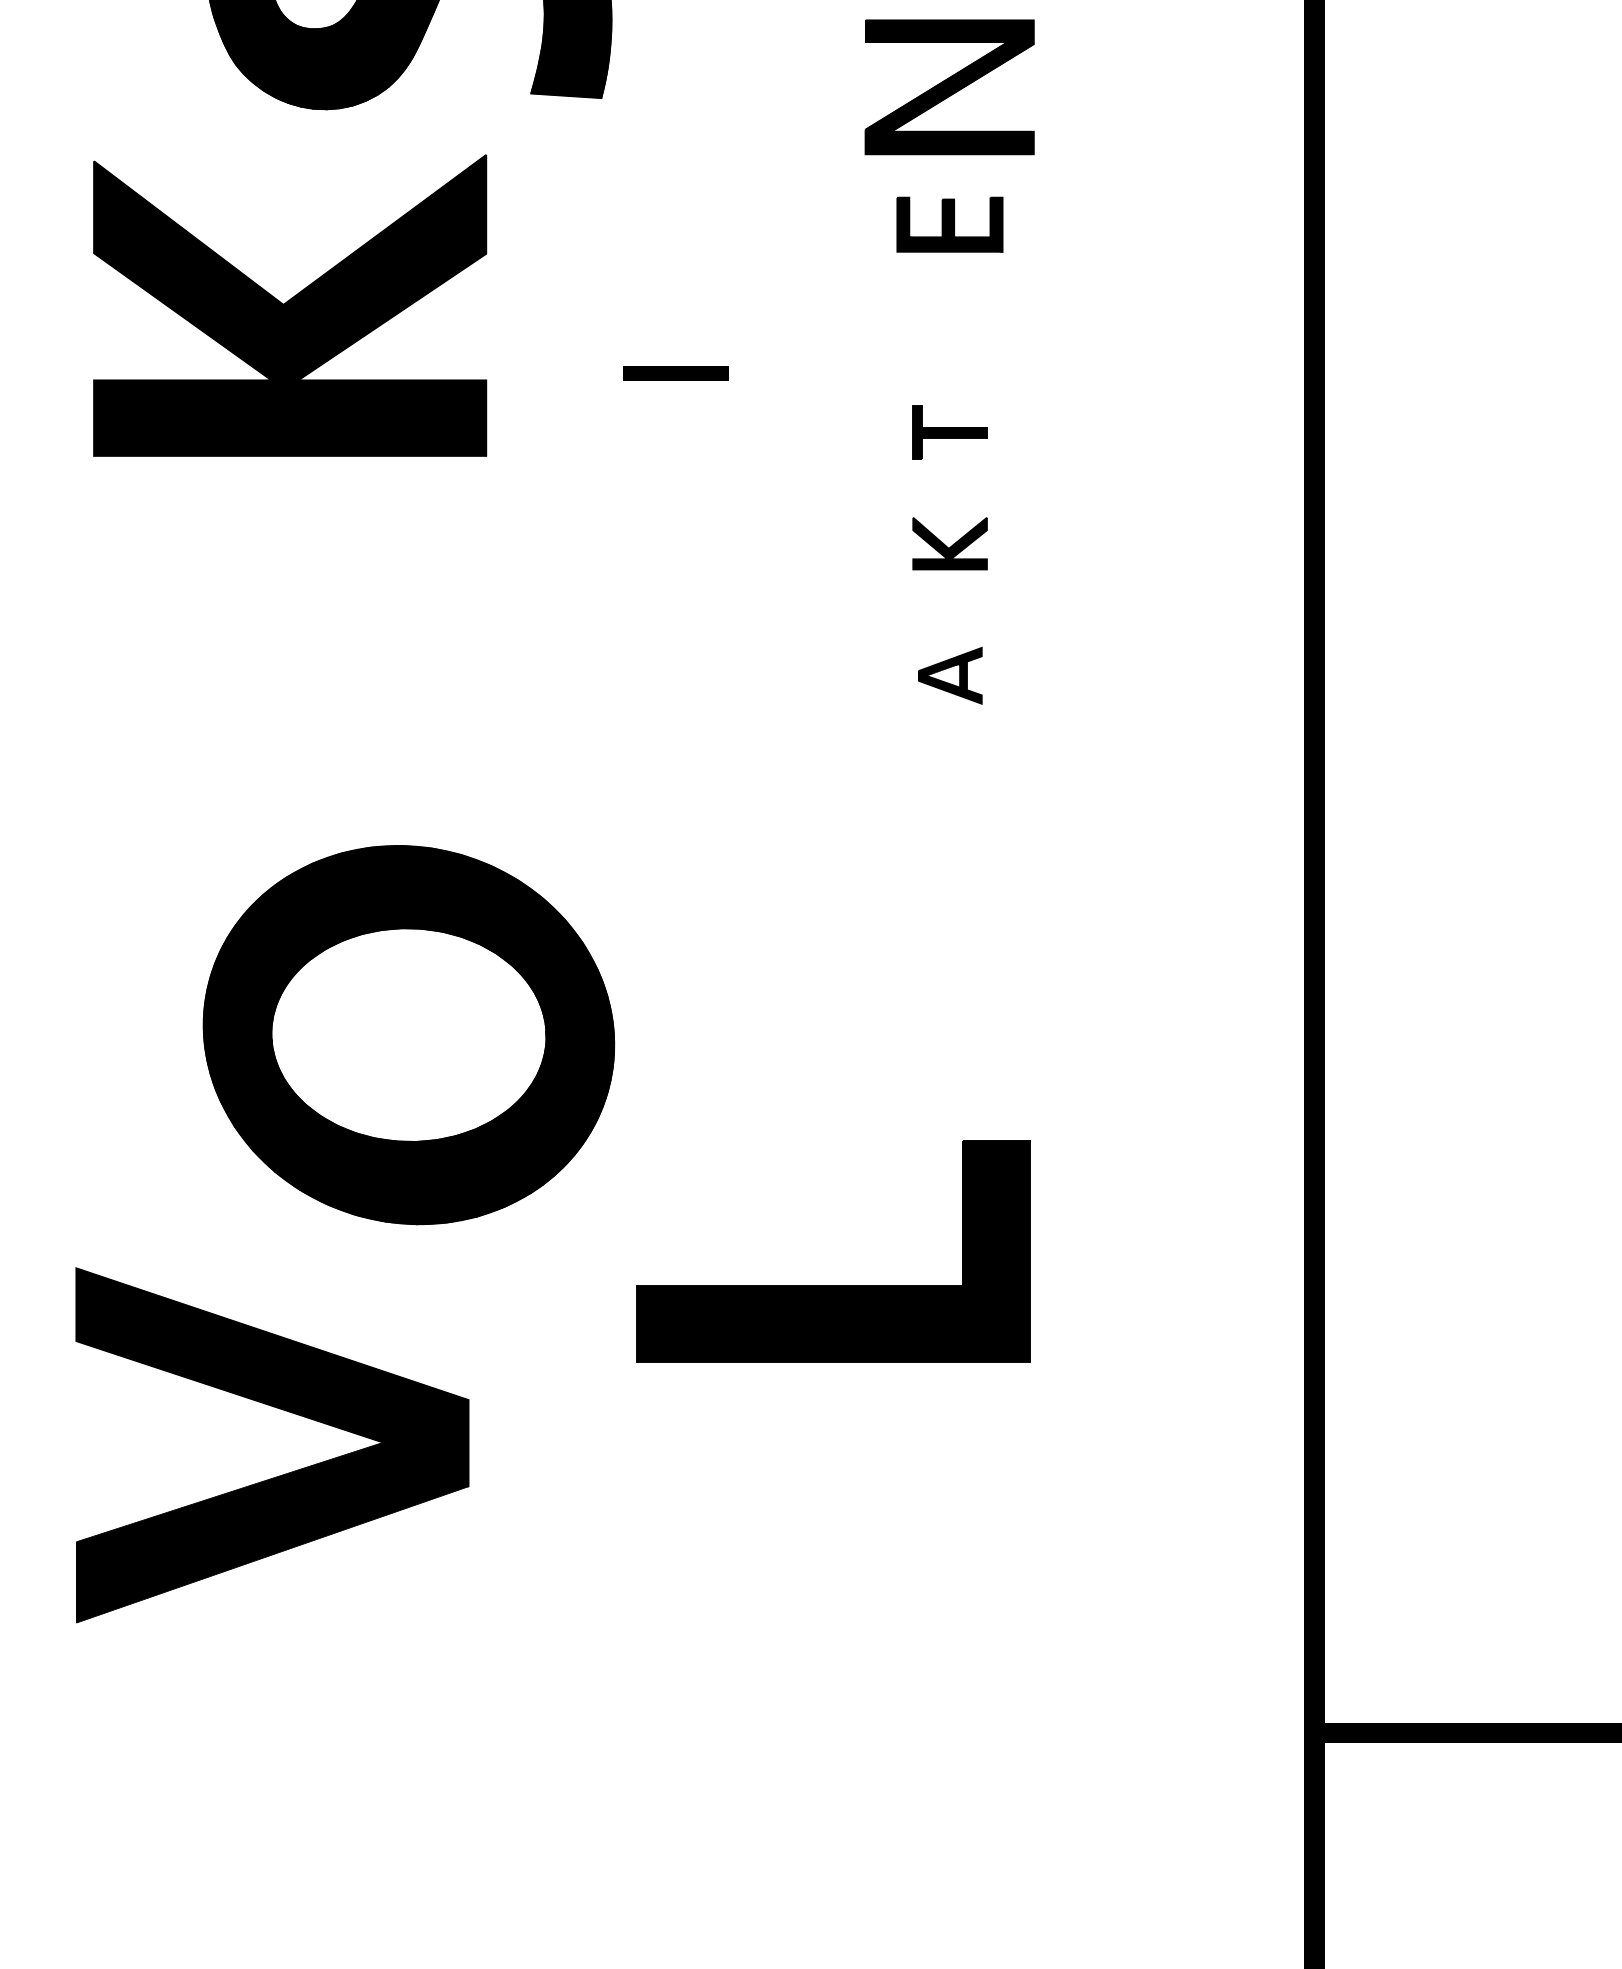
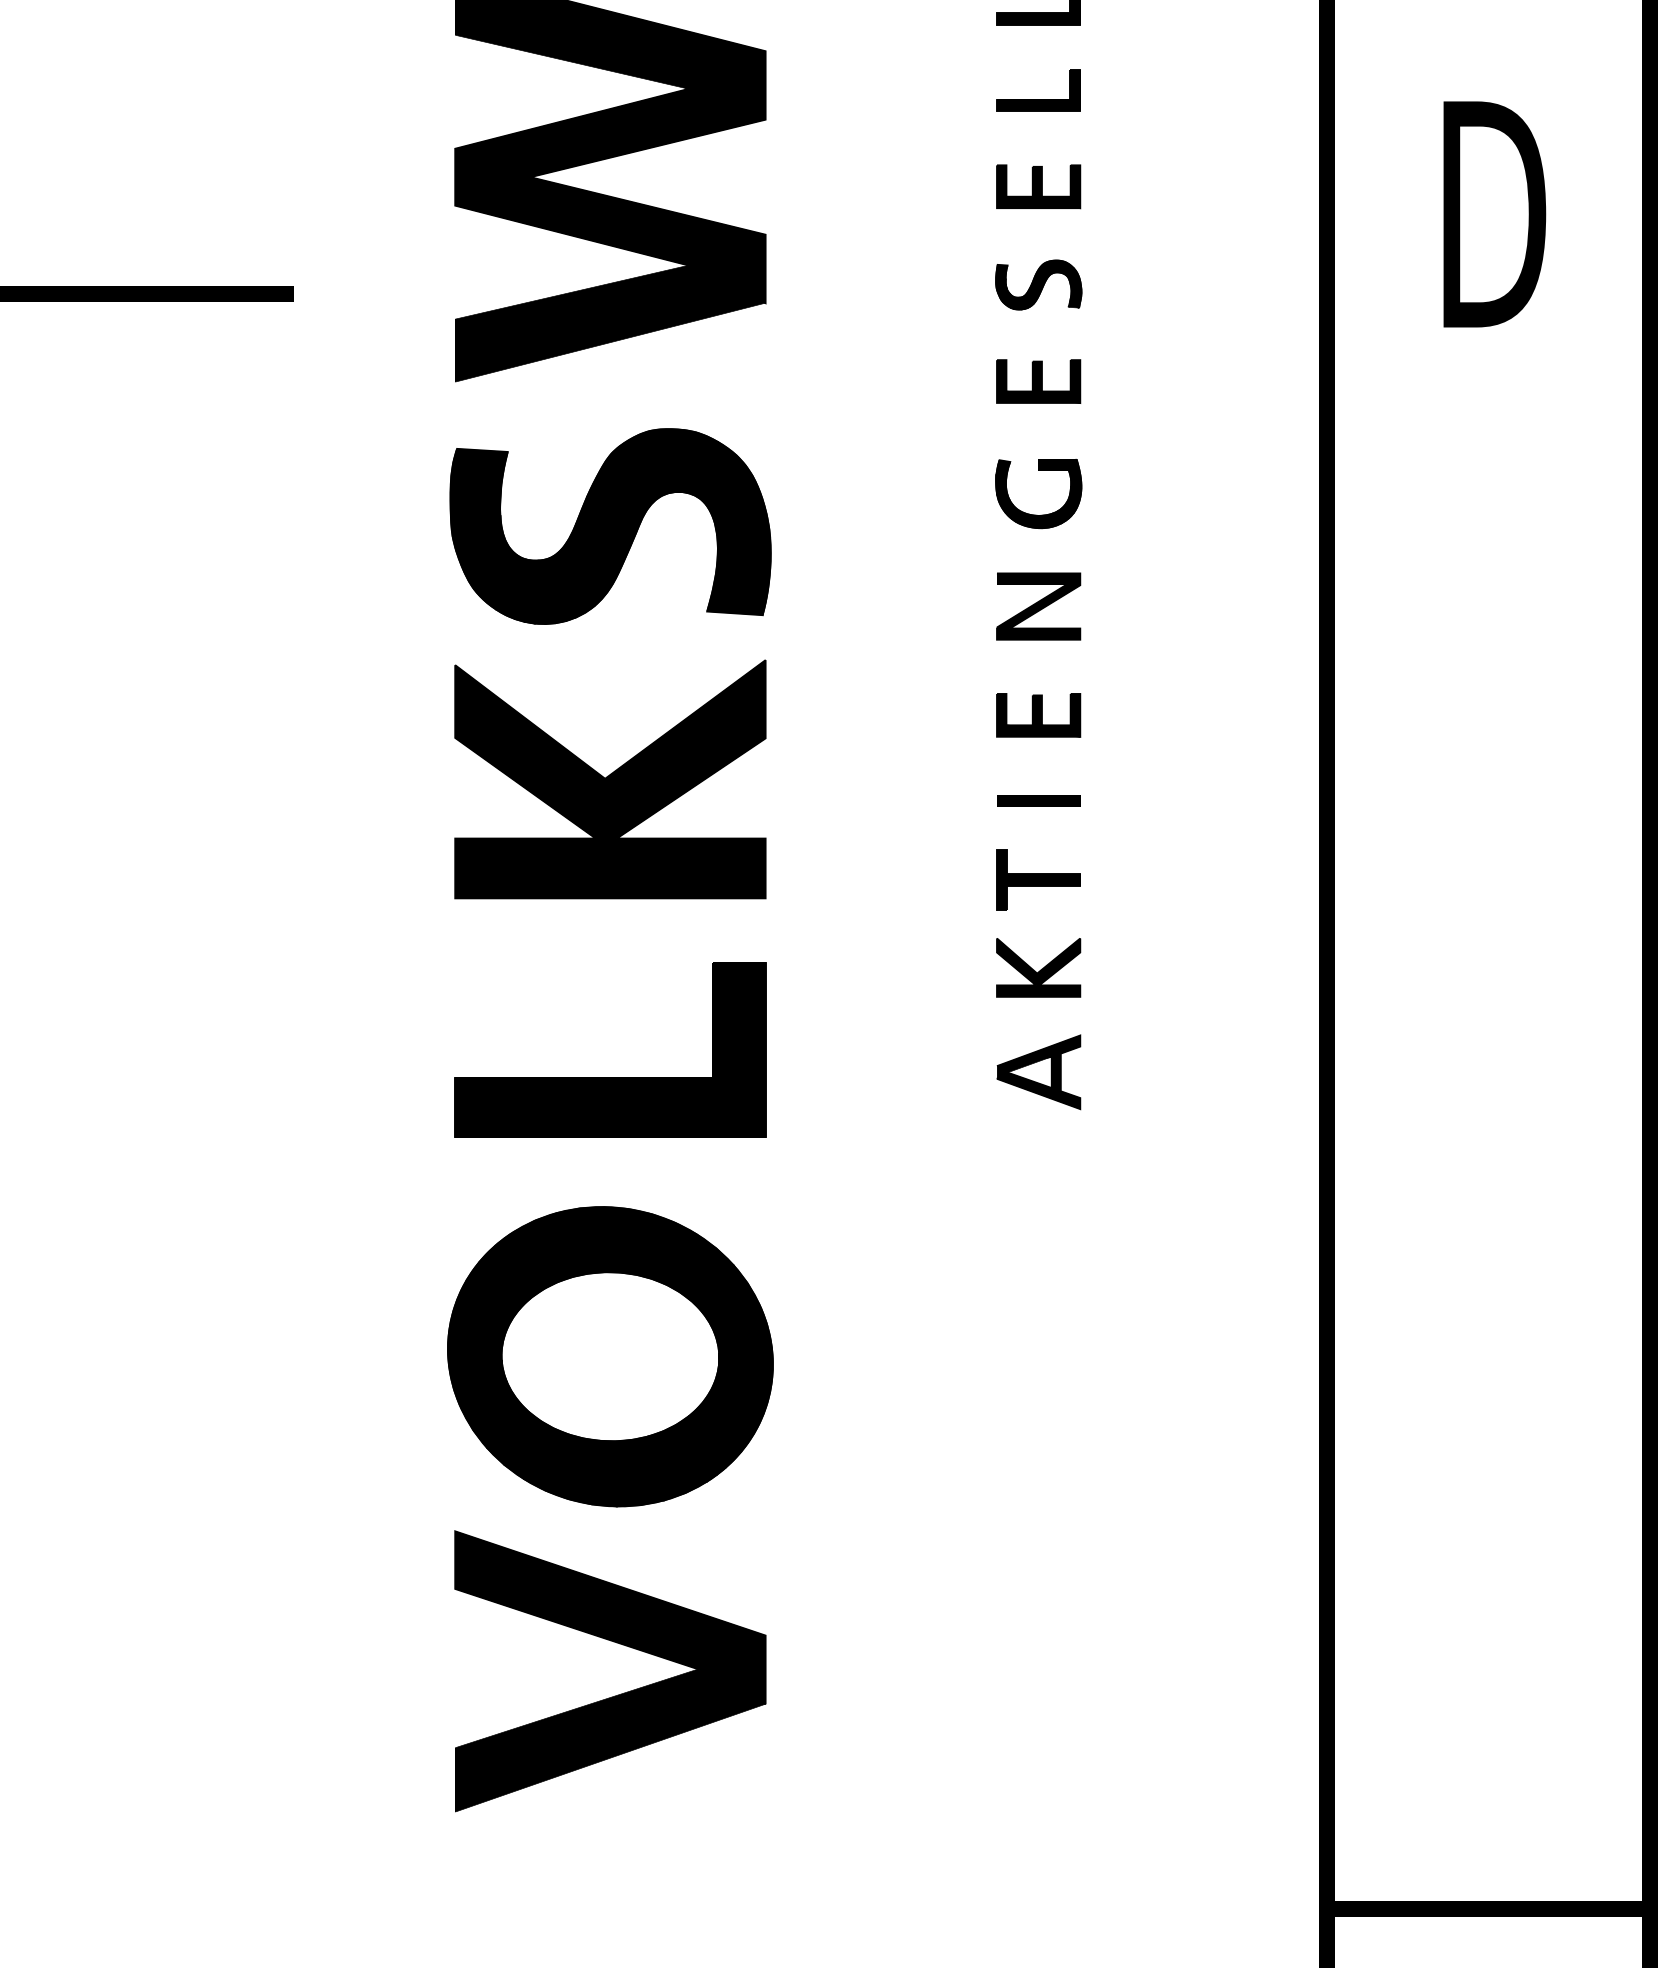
part: (949, 87) -> (1038, 606), size x0.62
part: (290, 305) -> (610, 779), moved
part: (675, 372) -> (1038, 800), moved
part: (949, 432) -> (1038, 879), size x1.43
part: (949, 543) -> (1038, 967), size x1.43
part: (949, 675) -> (1038, 1072), size x1.67
part: (833, 1286) -> (610, 1077), moved
part: (281, 1474) -> (617, 1694), moved

